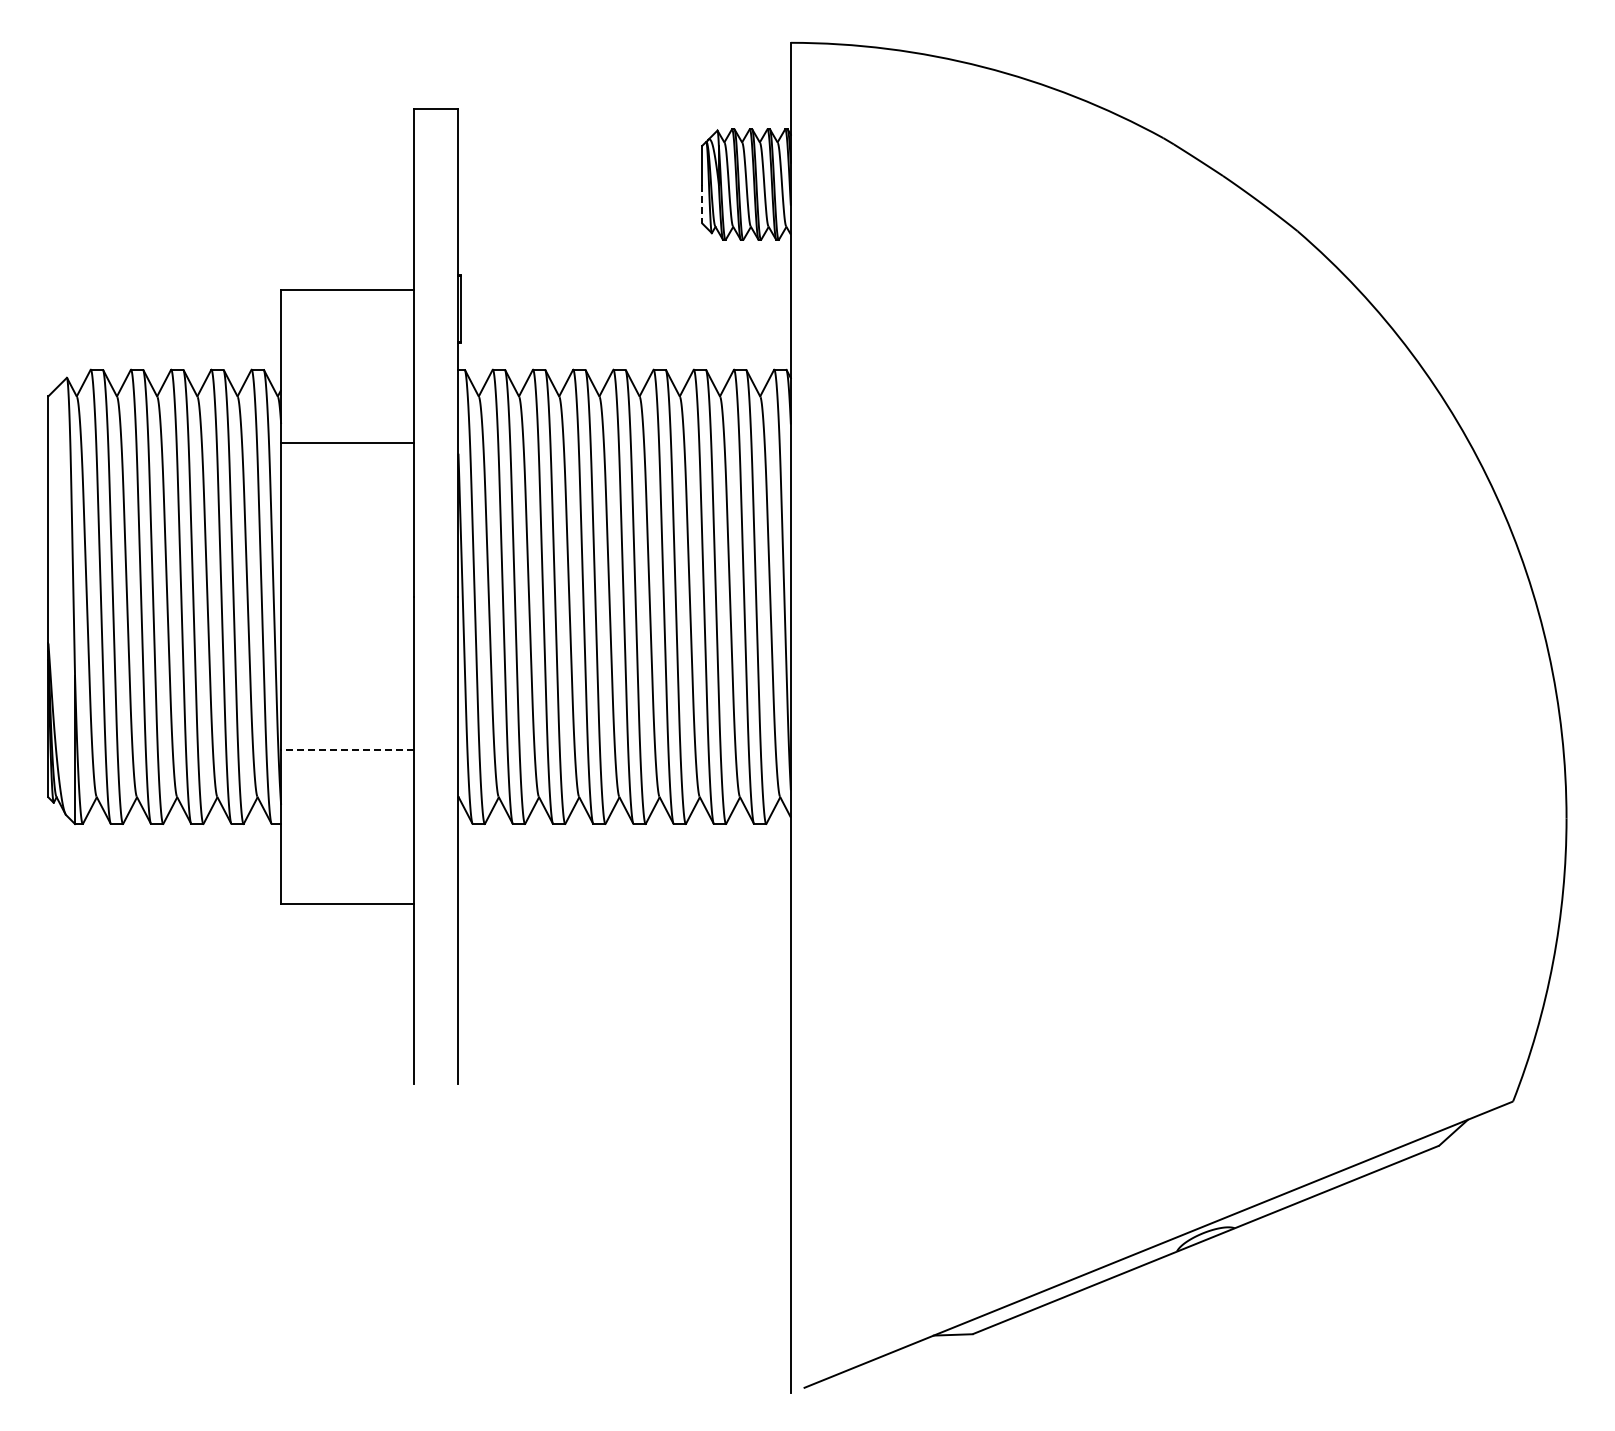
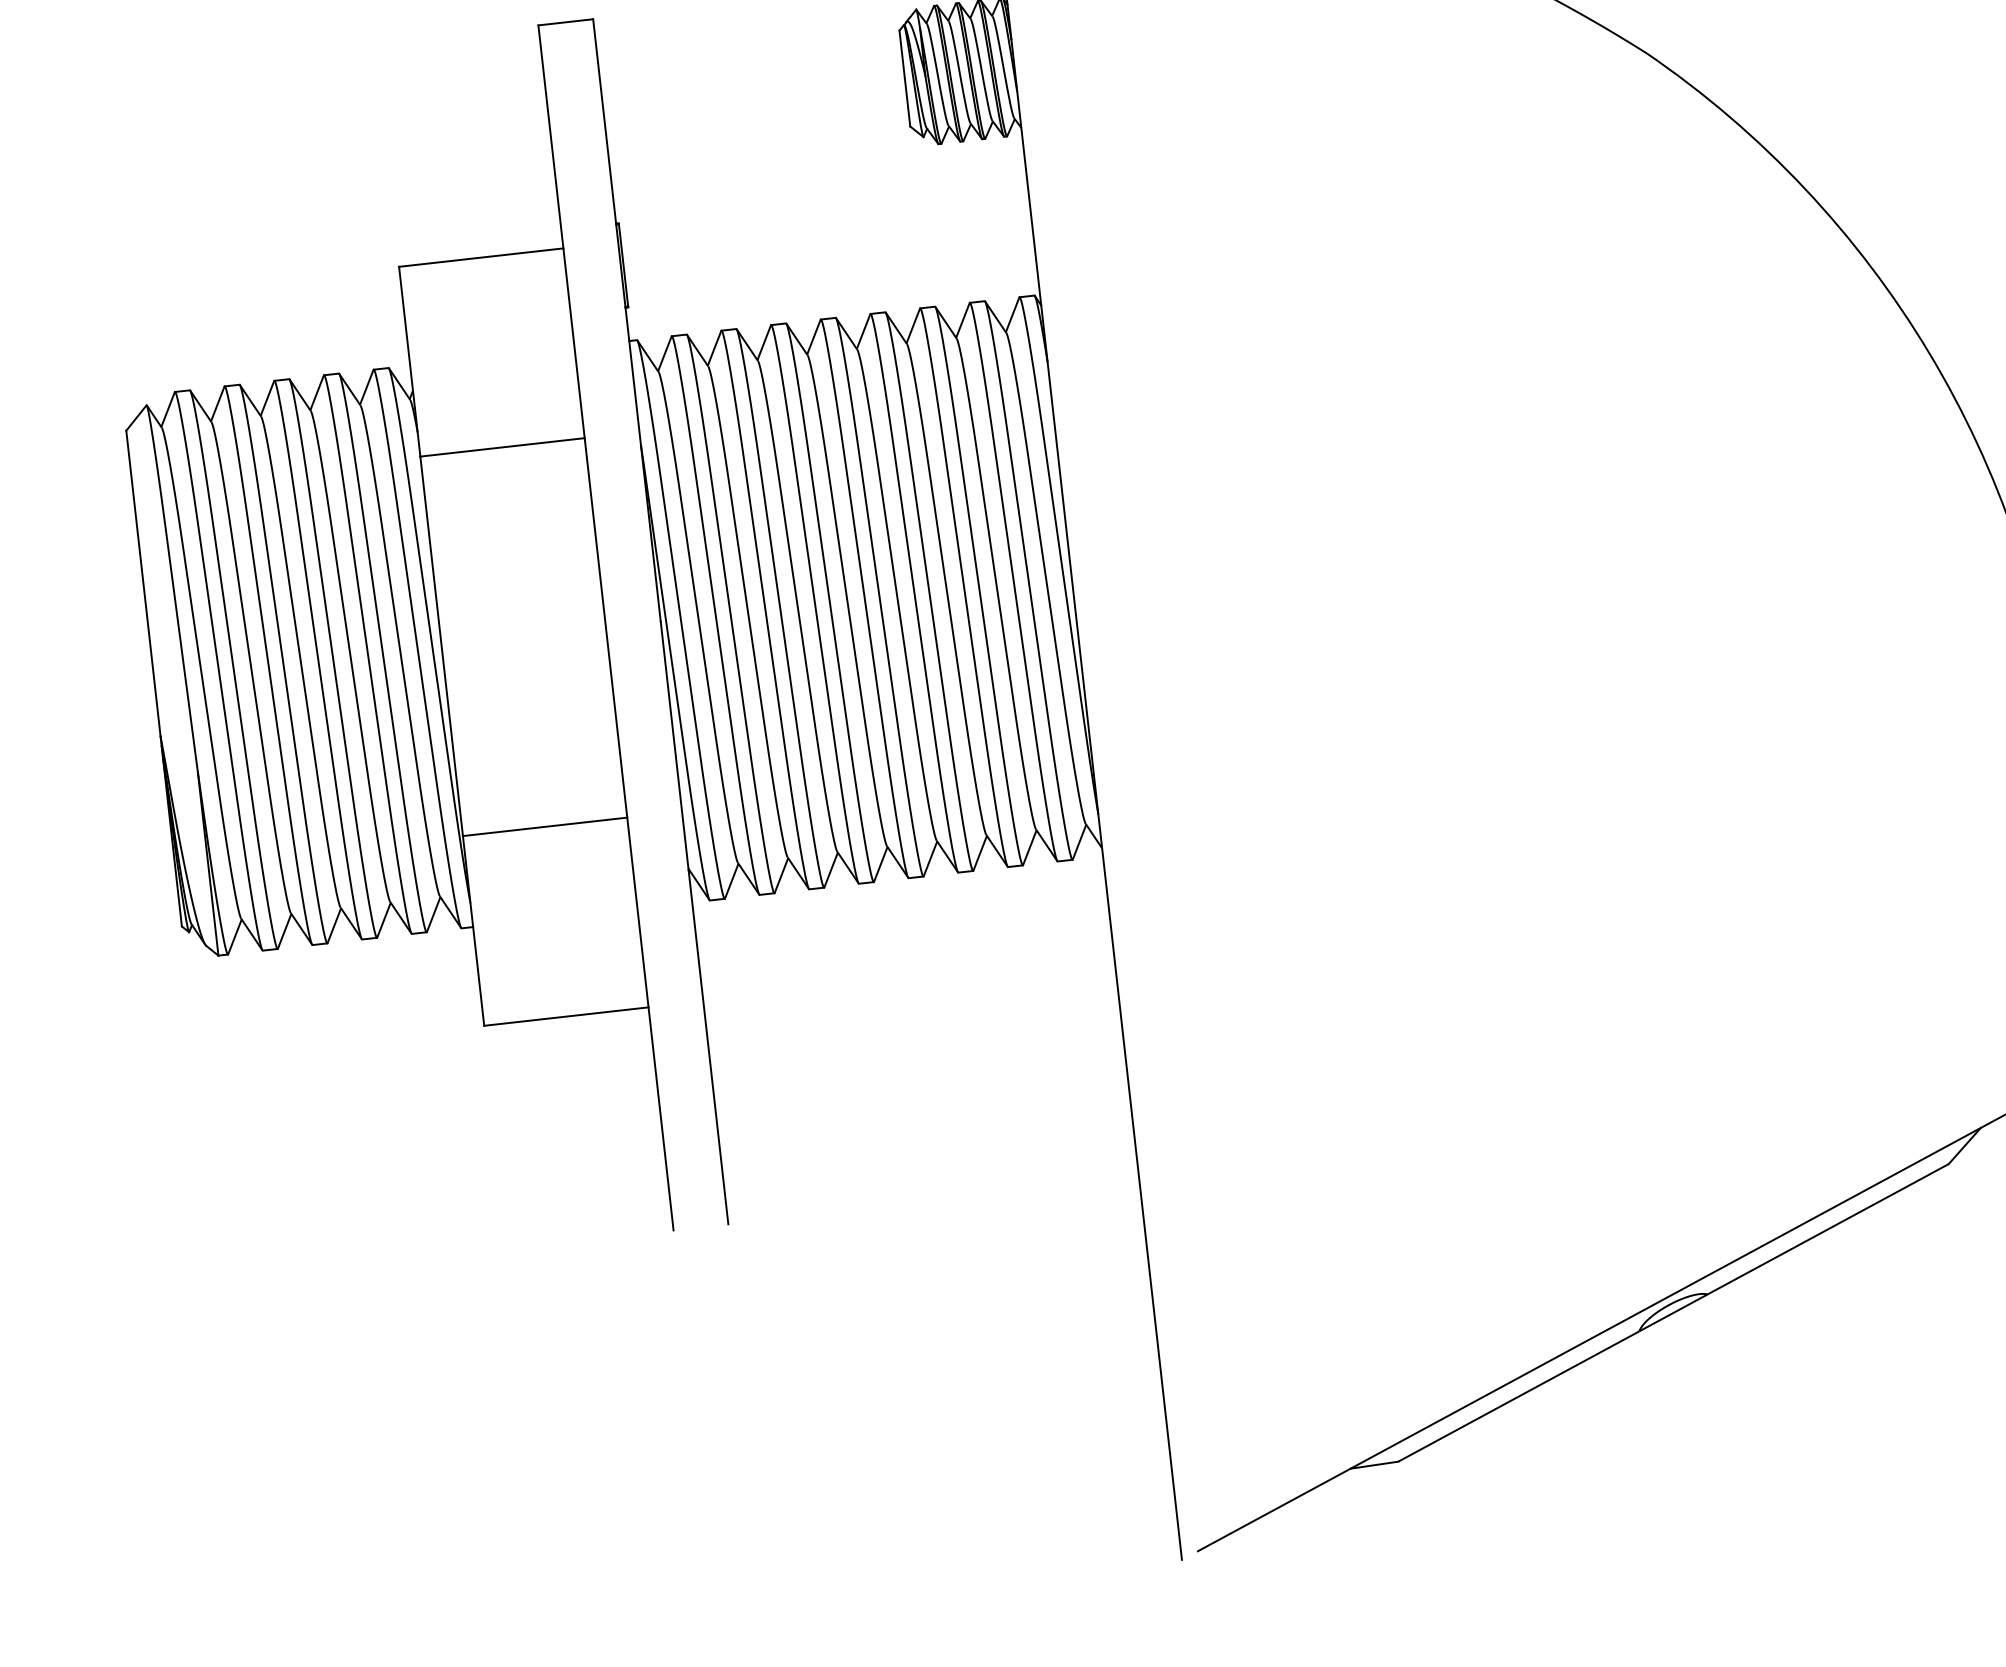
line: (702, 204) -> (907, 103), dashed -> solid
line: (347, 750) -> (544, 826), dashed -> solid

